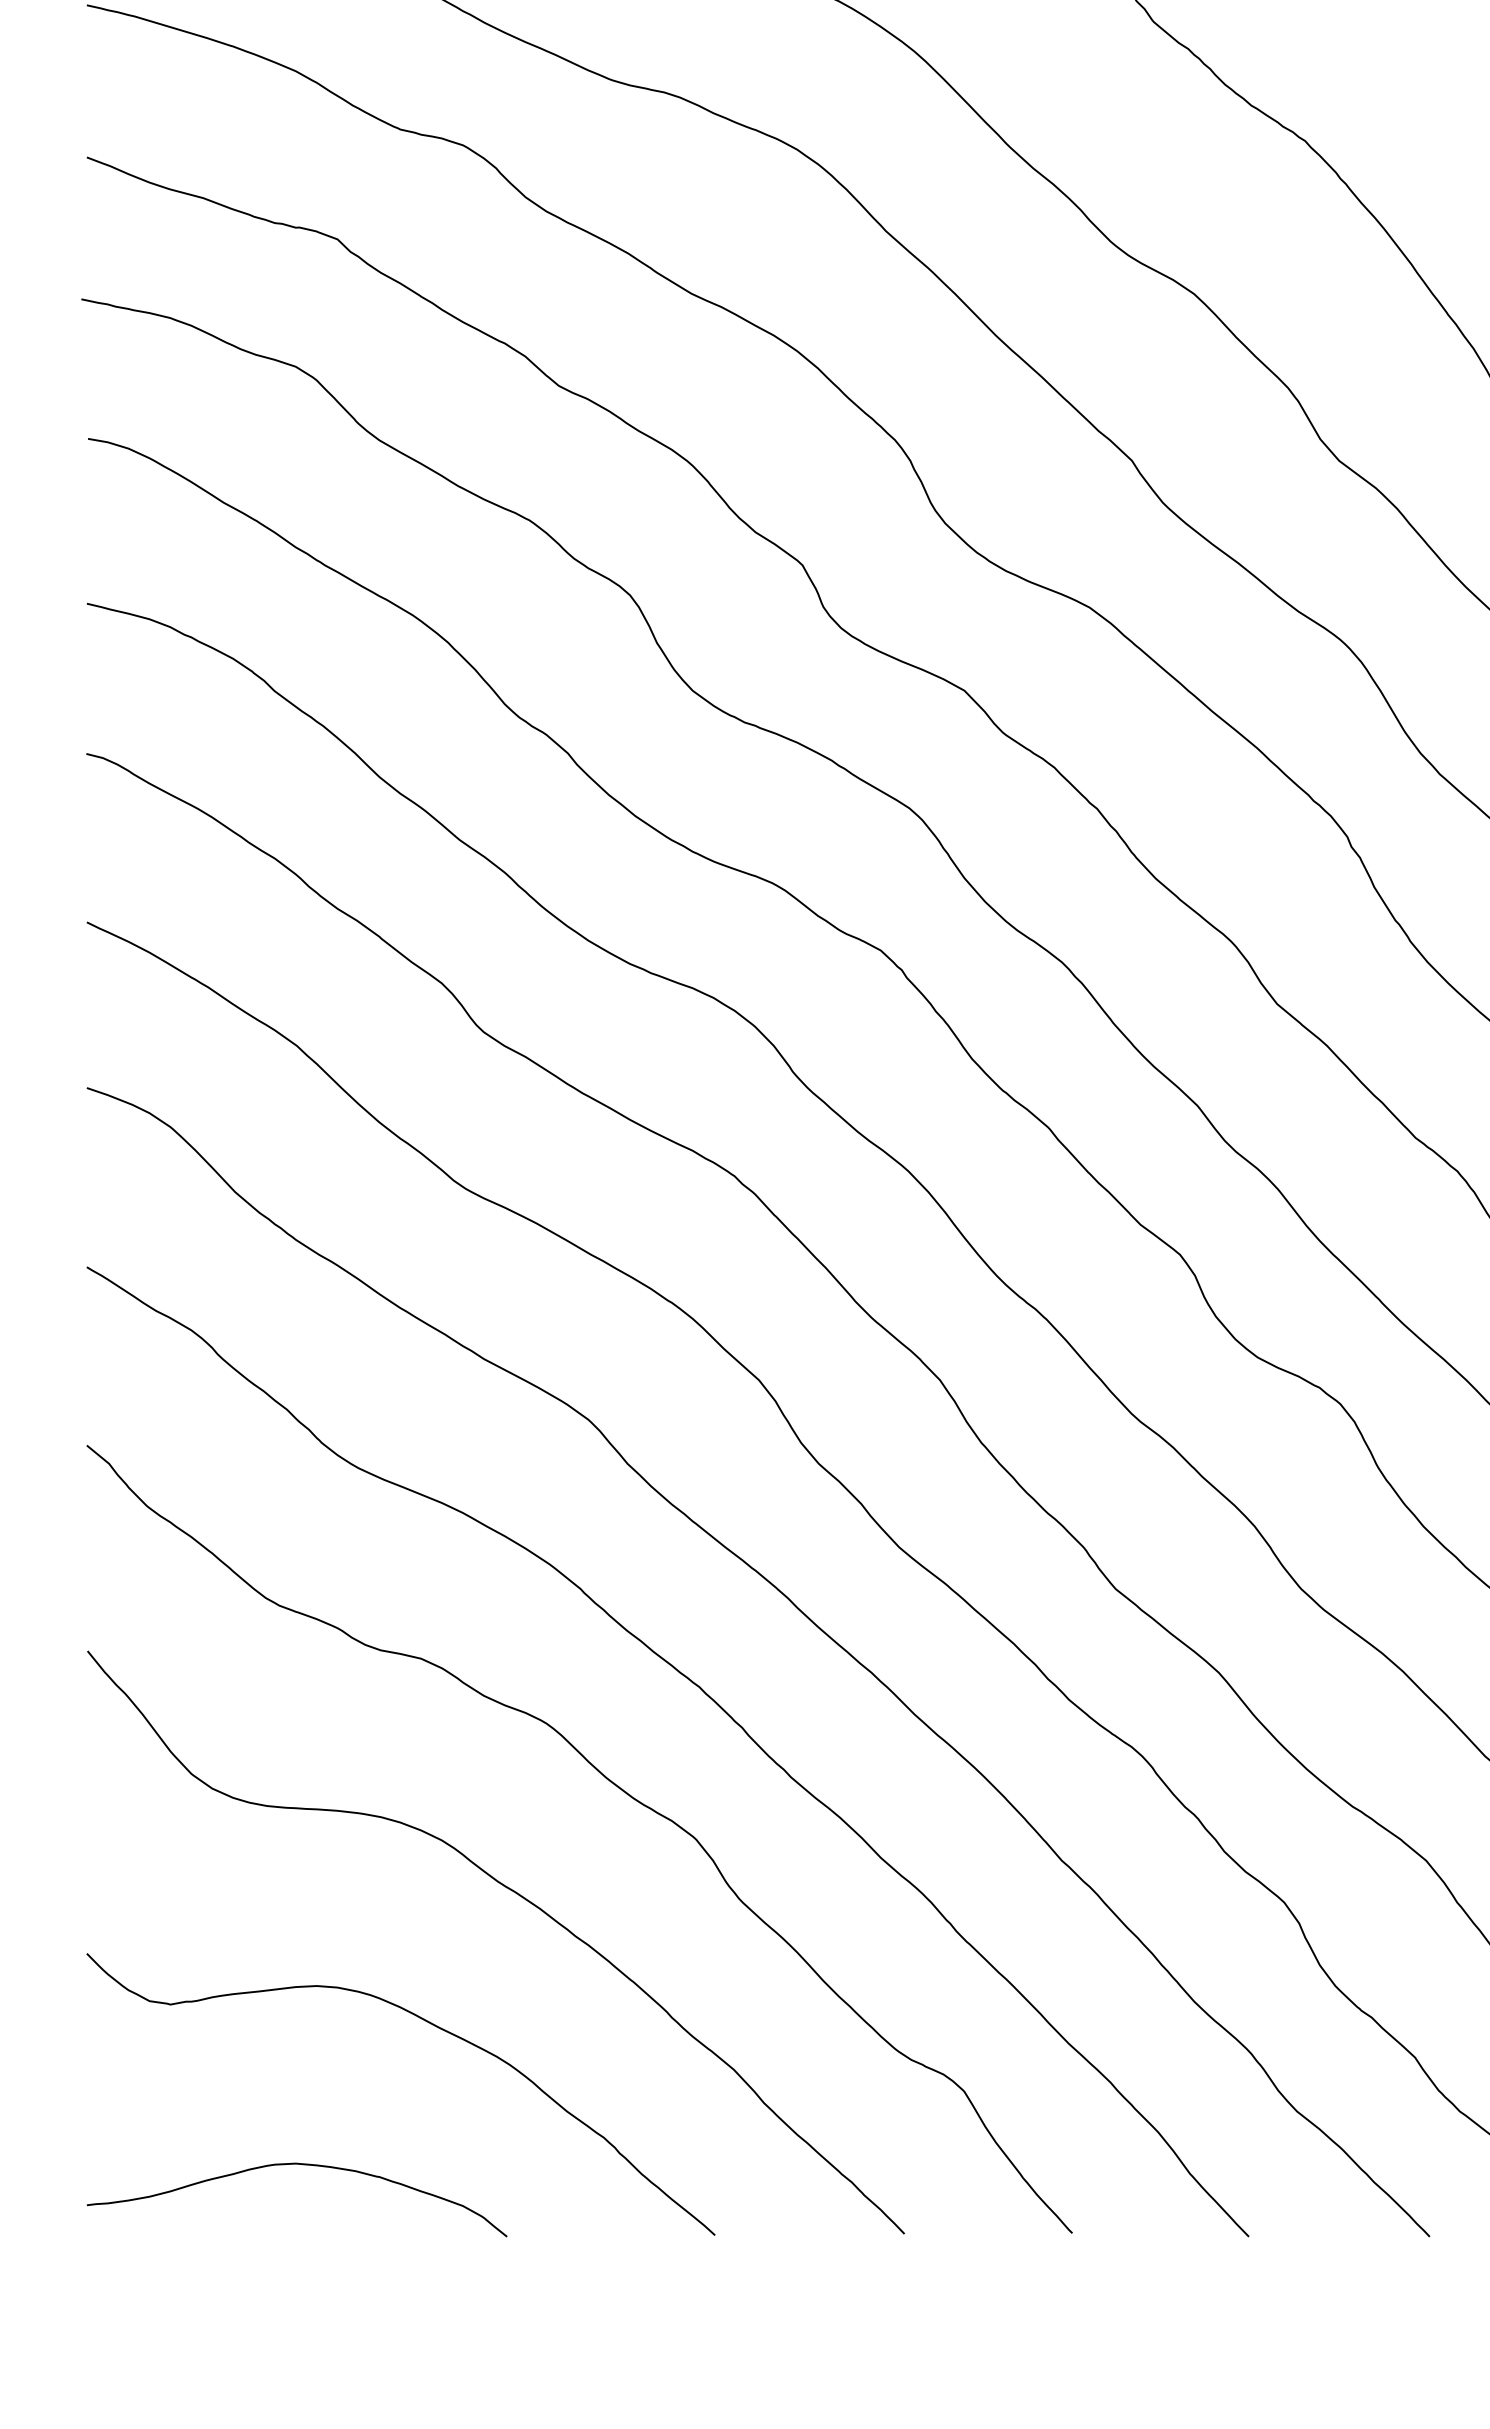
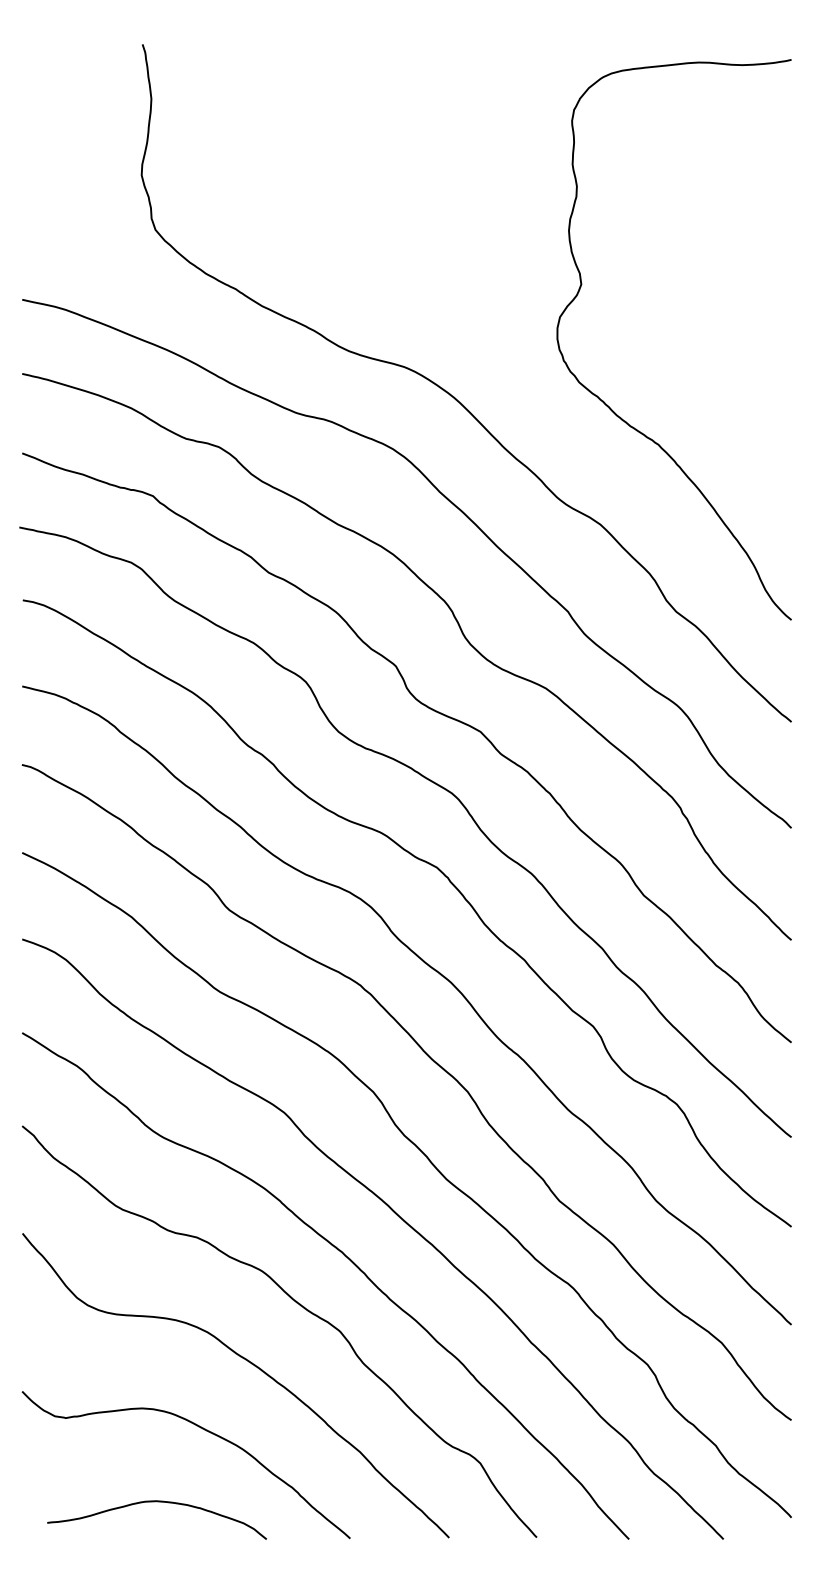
curve: (296, 2166) -> (156, 1502), moved

